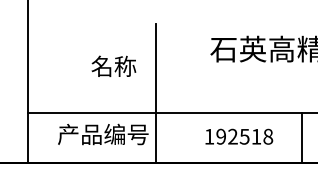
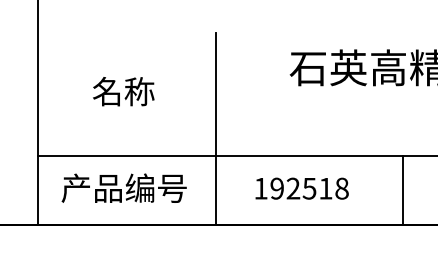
text: (113, 65) -> (123, 90), moved
text: (103, 134) -> (124, 188), moved
text: (239, 136) -> (302, 188), moved
line: (302, 138) -> (403, 191), moved

